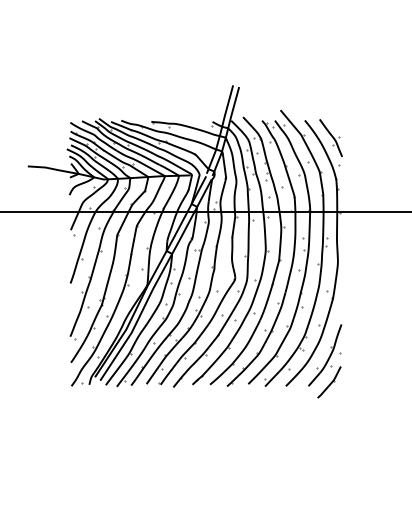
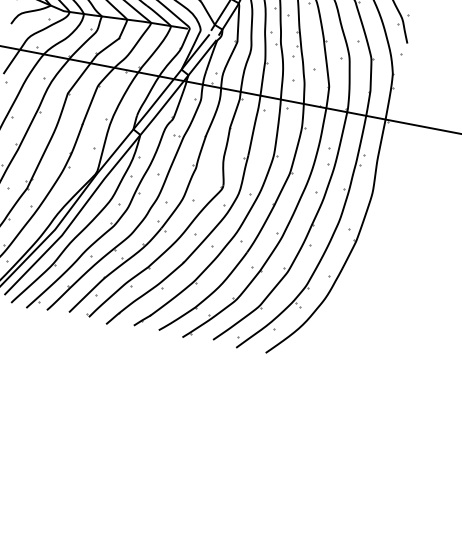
part: (325, 361) -> (328, 328), removed

